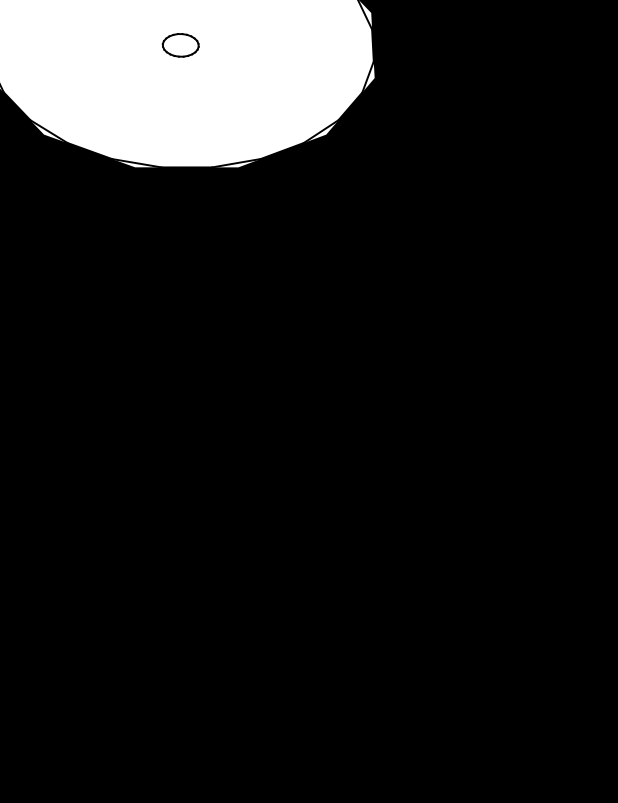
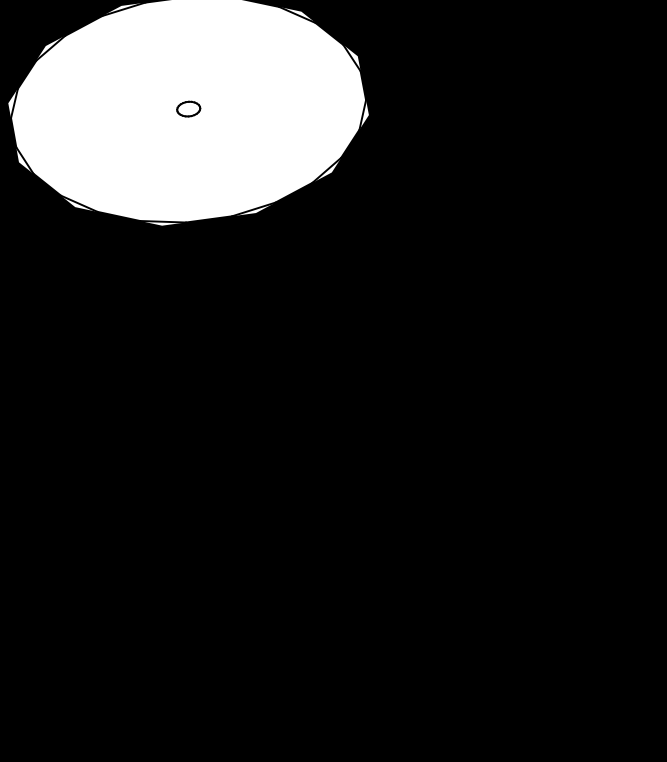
part: (180, 44) -> (188, 108), size x0.7

